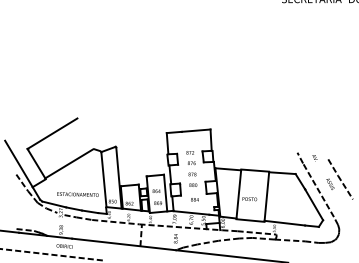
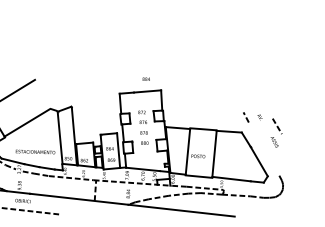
line: (345, 187) -> (289, 145), removed
line: (318, 190) -> (263, 148), removed
text: (194, 199) -> (145, 78), moved

